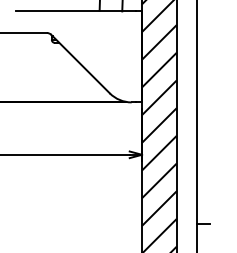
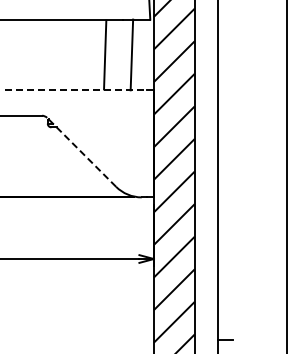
line: (75, 11) -> (75, 90), solid -> dashed
line: (80, 64) -> (81, 152), solid -> dashed

